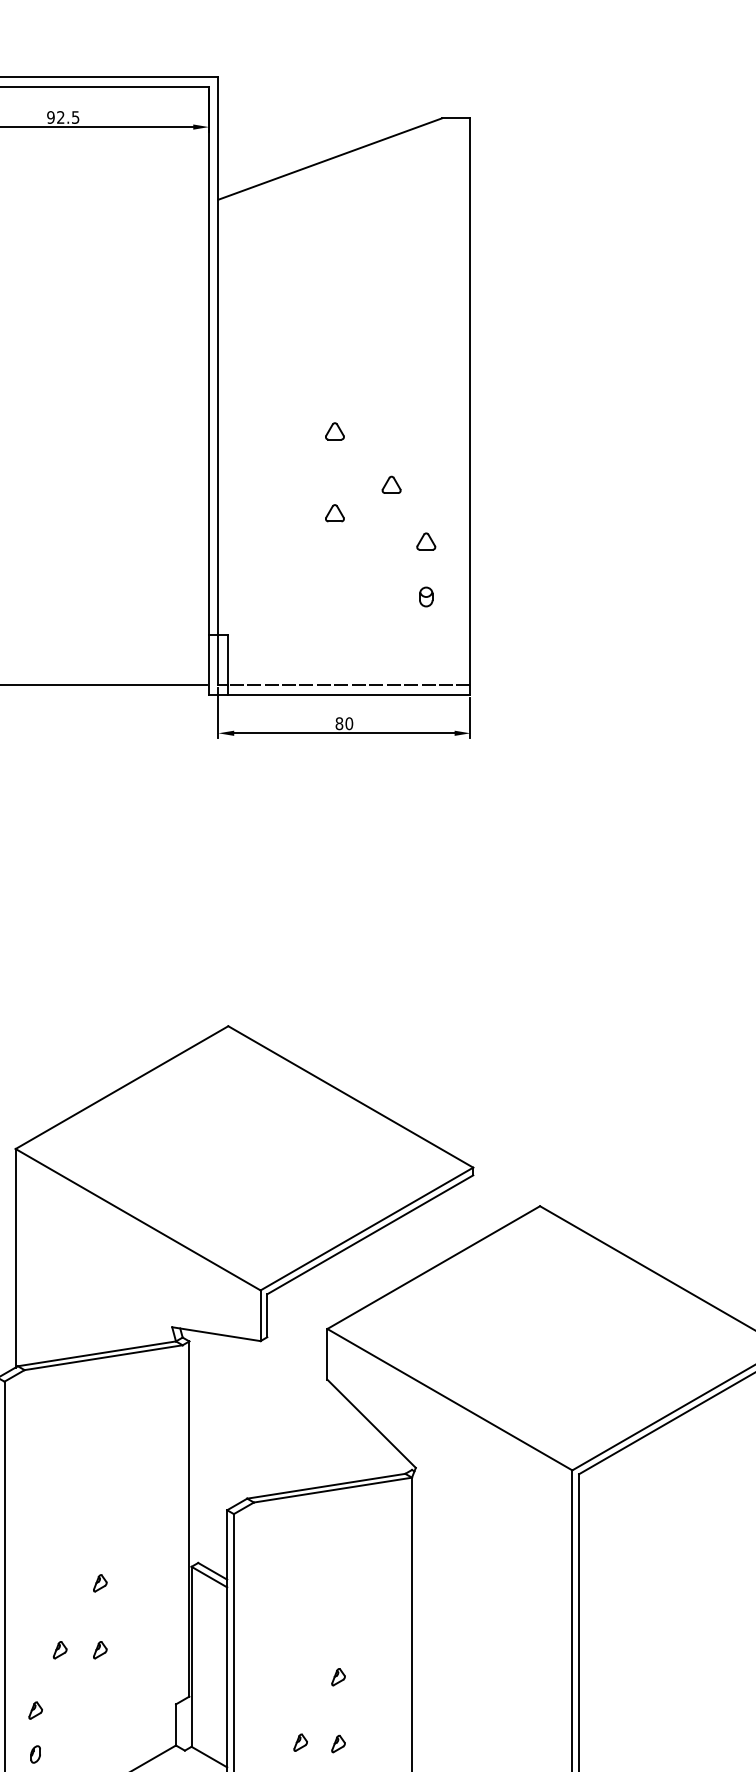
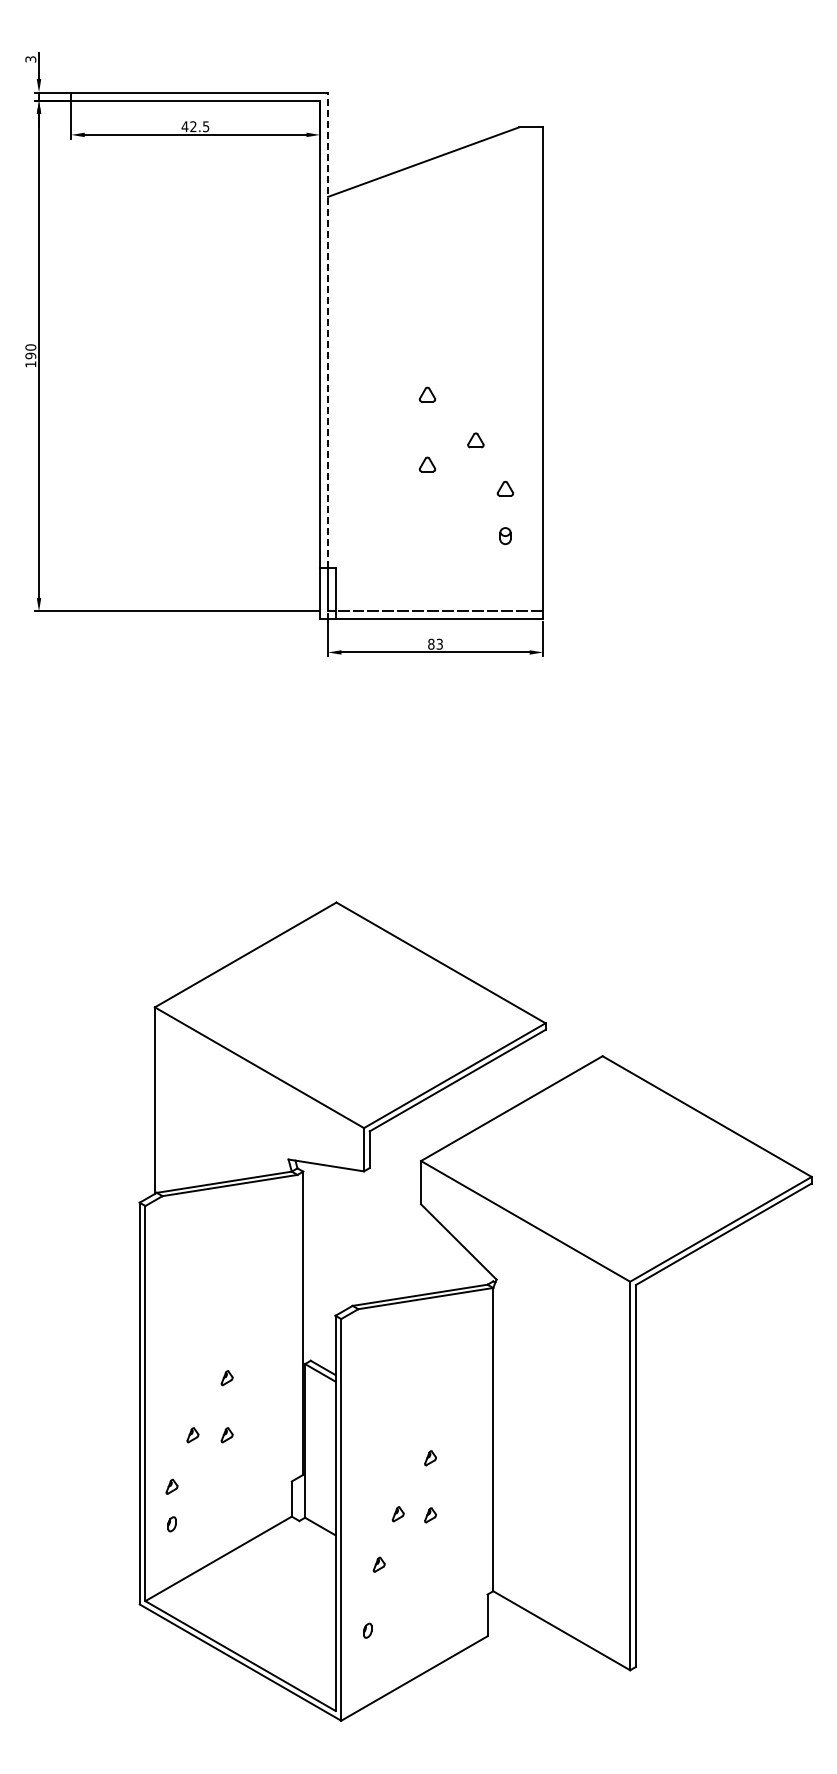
text: (50, 117) -> (184, 126), 92.5 -> 42.5
line: (218, 356) -> (328, 330), solid -> dashed
text: (348, 722) -> (439, 643), 80 -> 83

